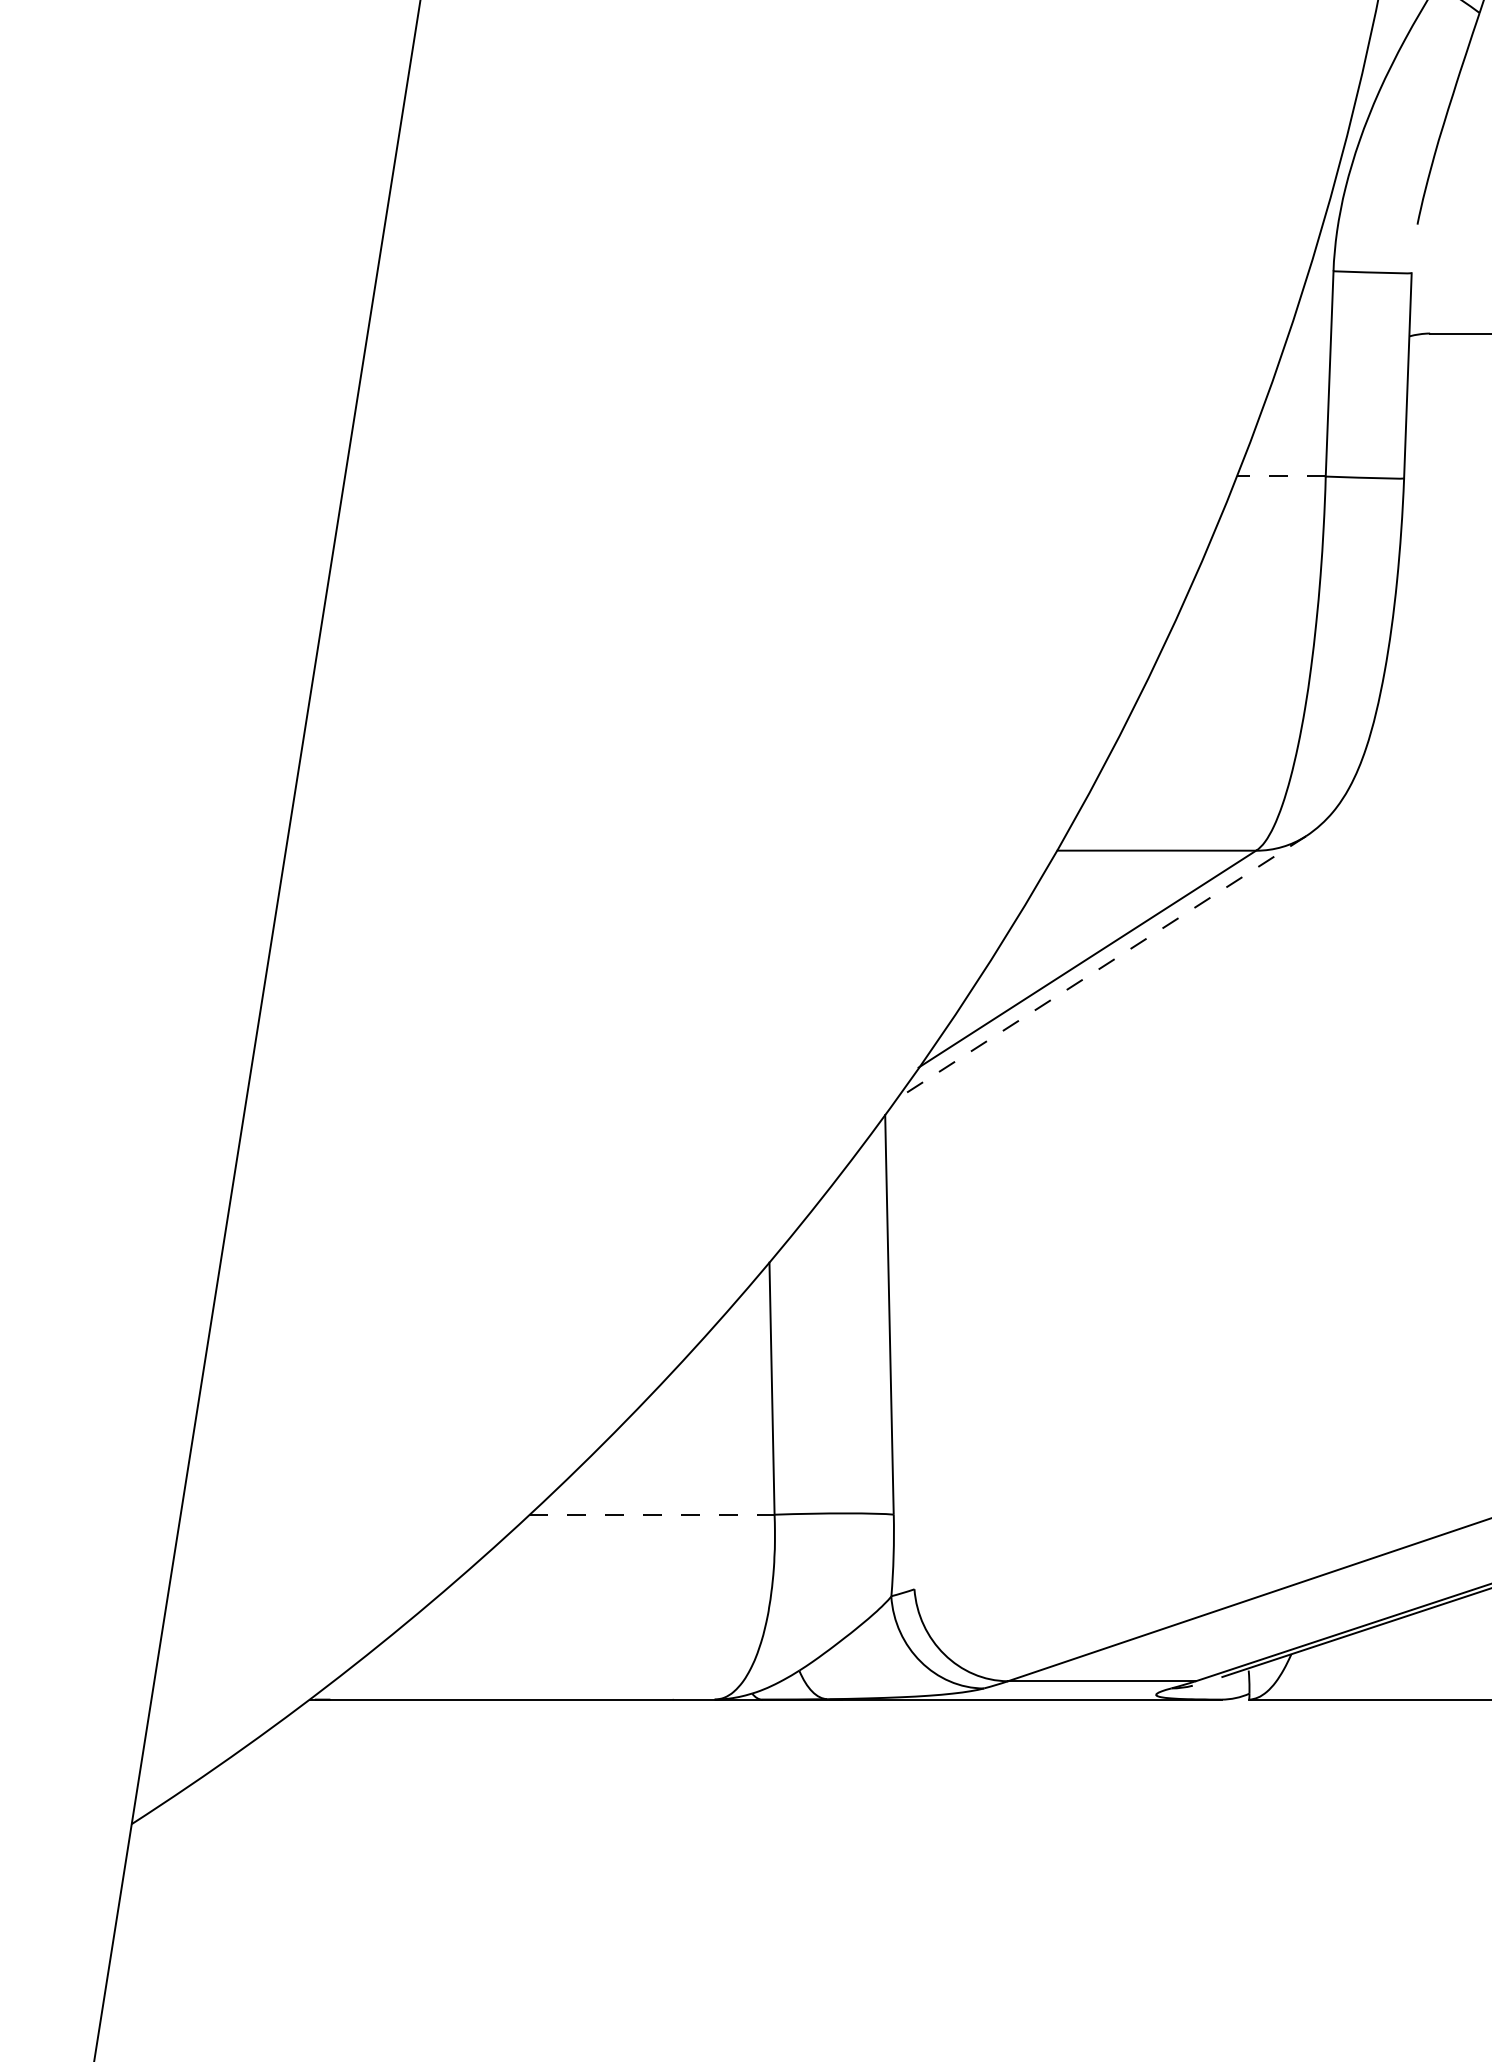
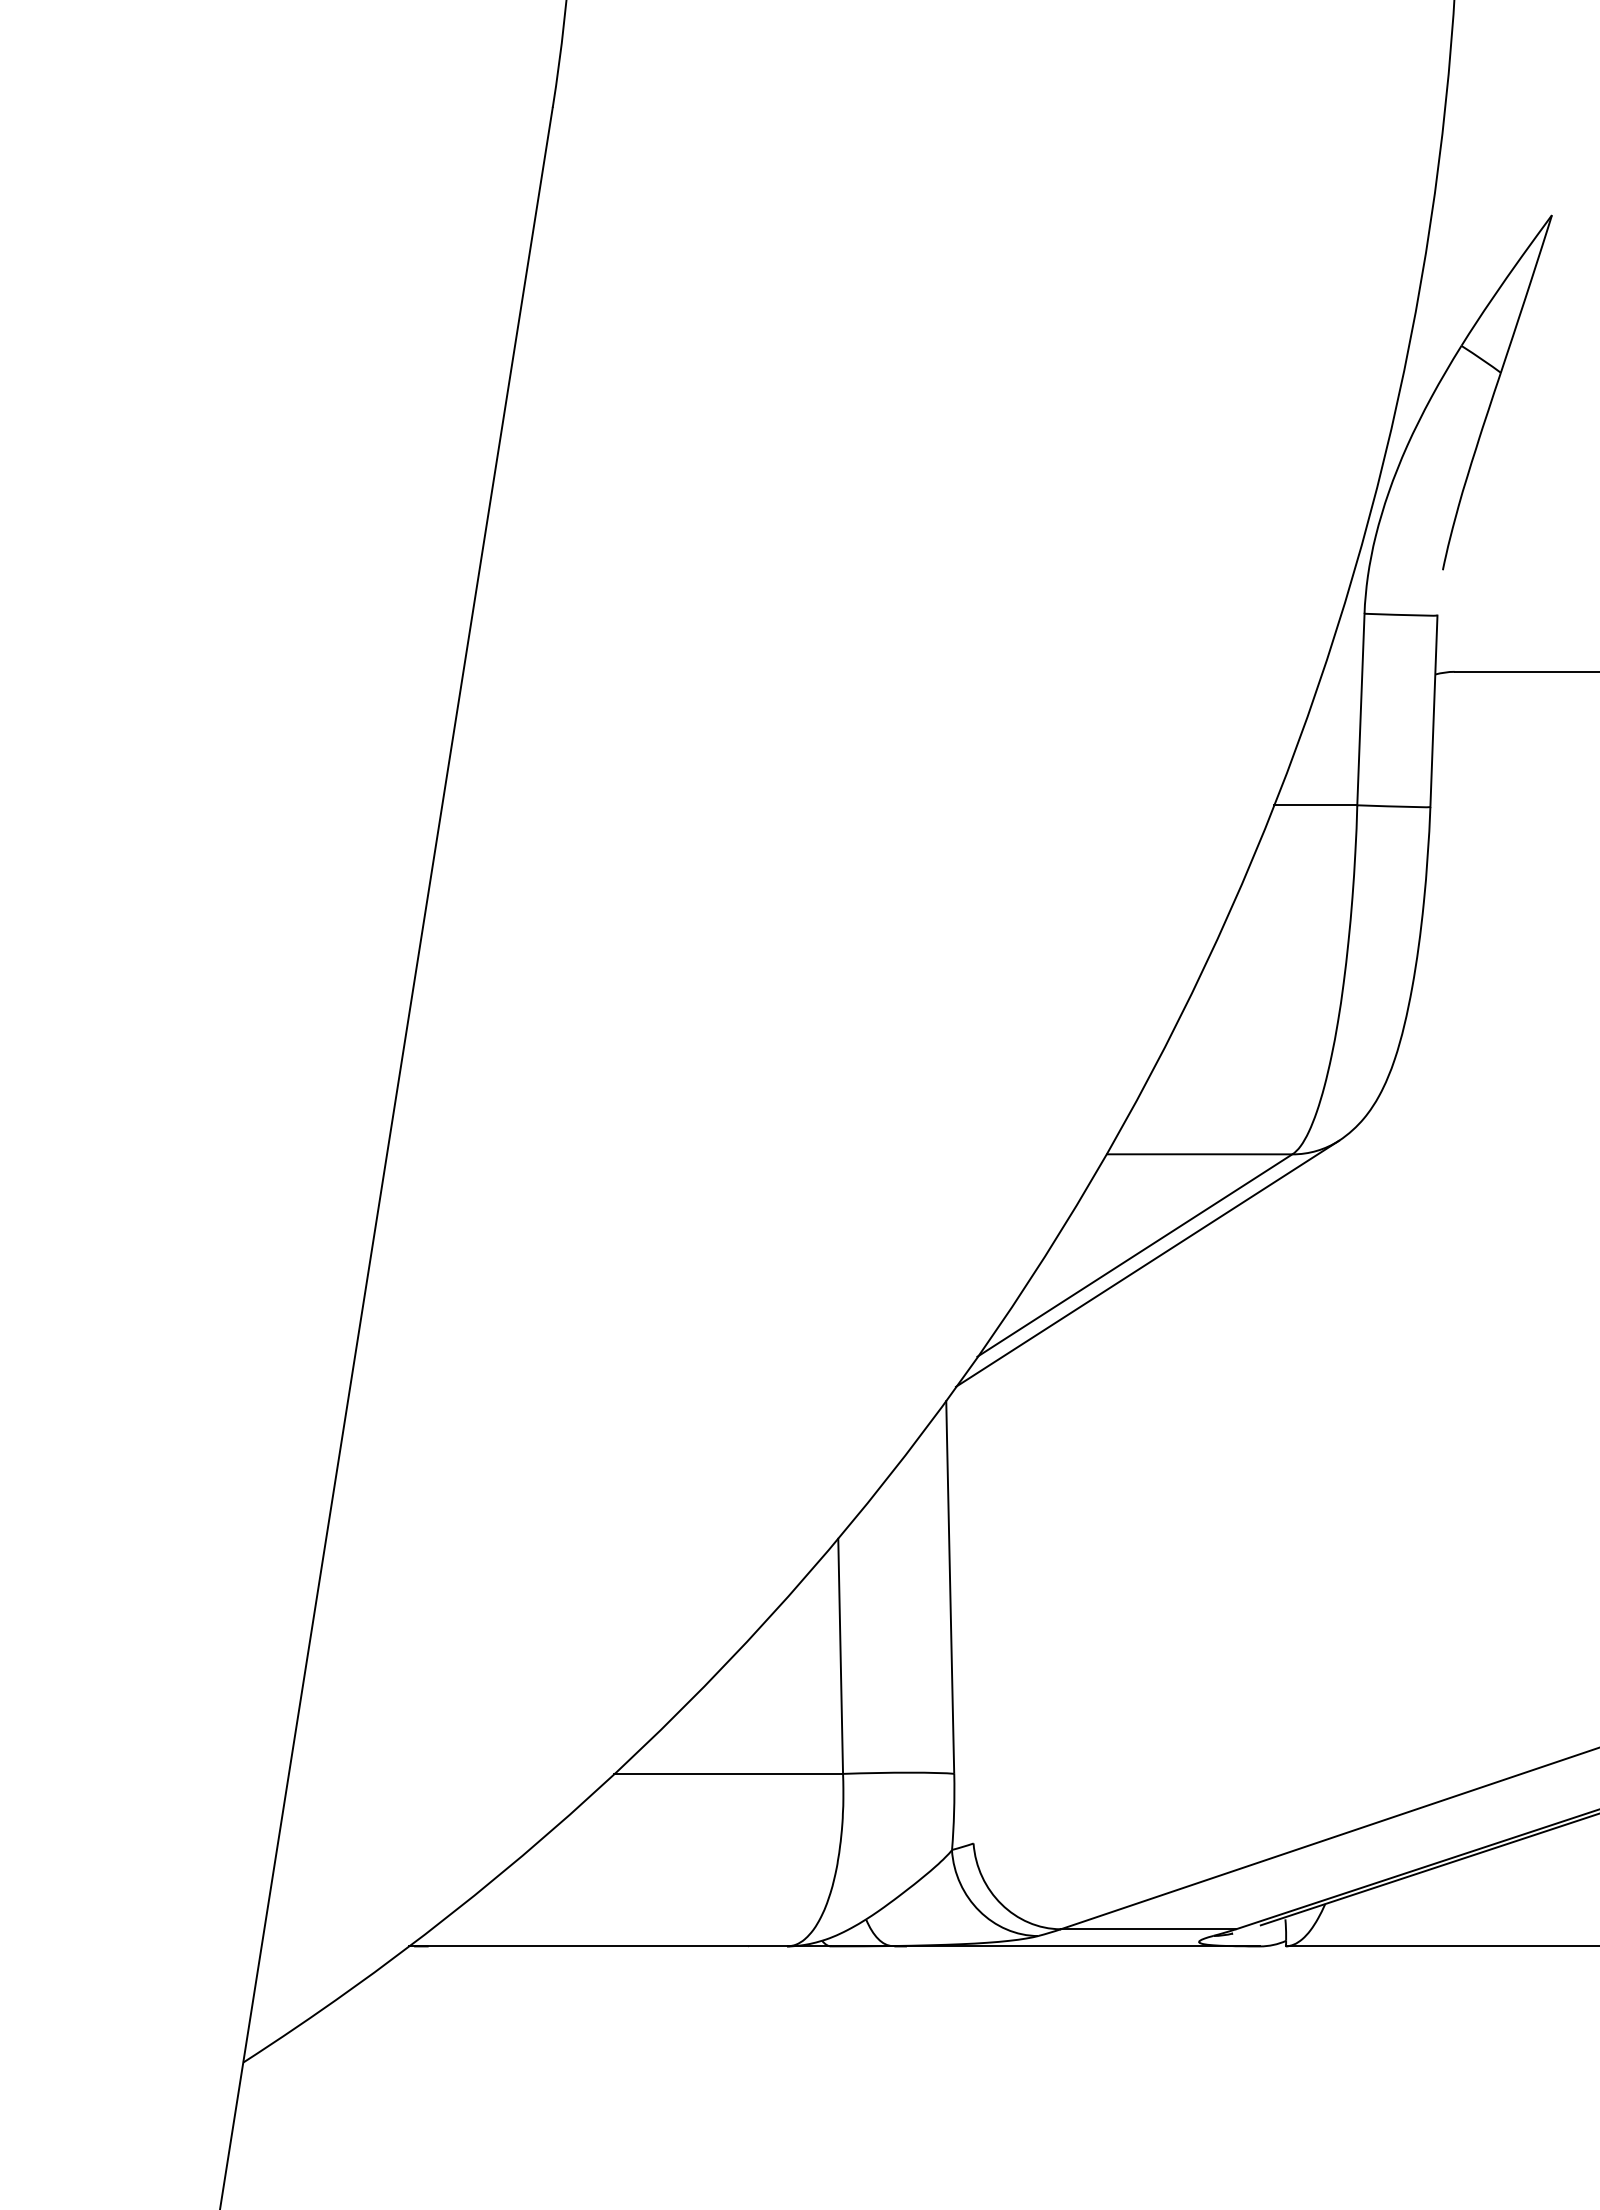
line: (1280, 476) -> (1315, 805), dashed -> solid
line: (1100, 967) -> (1147, 1263), dashed -> solid
line: (652, 1514) -> (729, 1773), dashed -> solid

